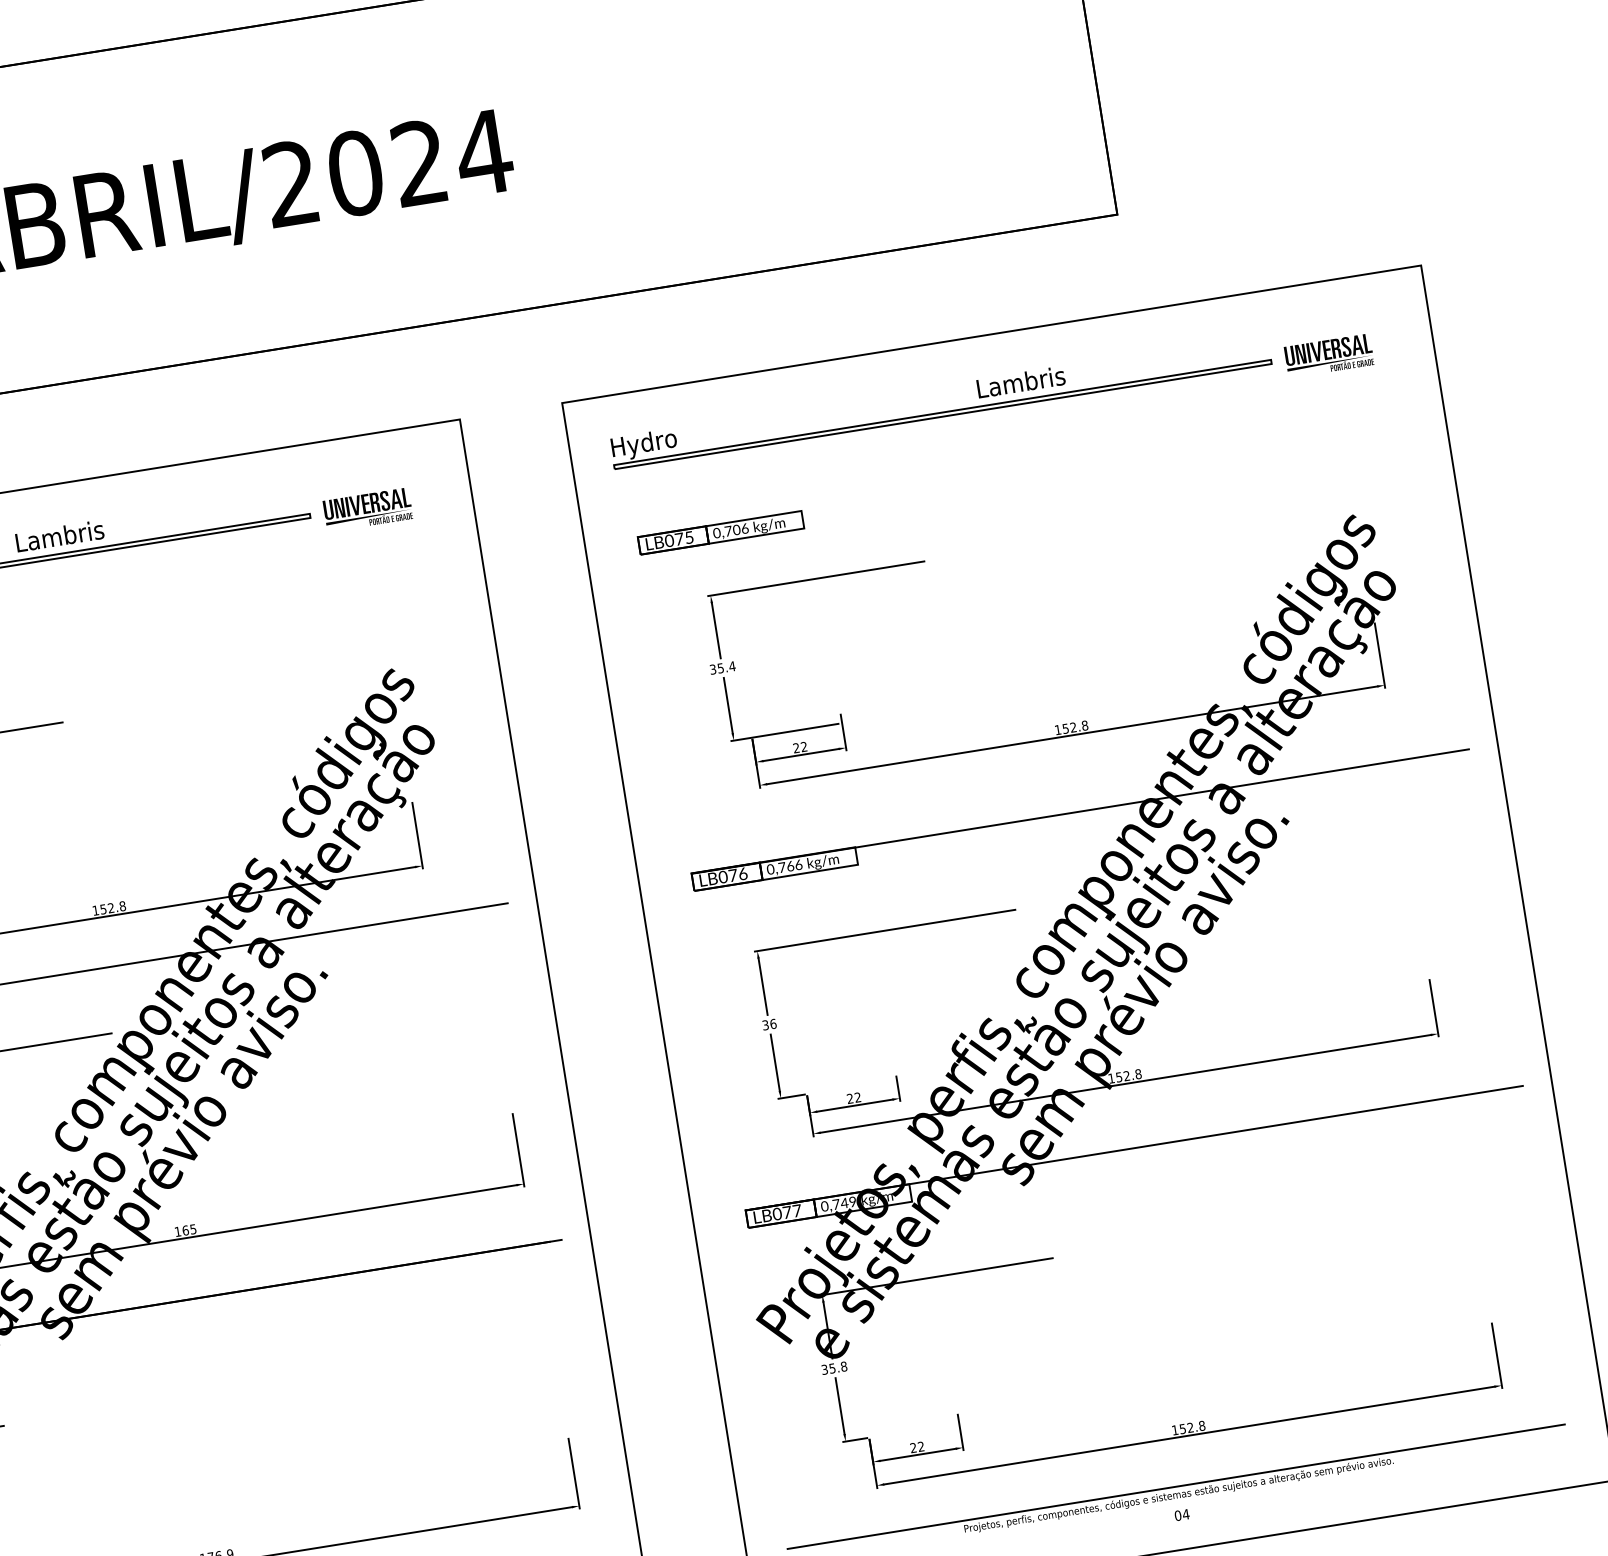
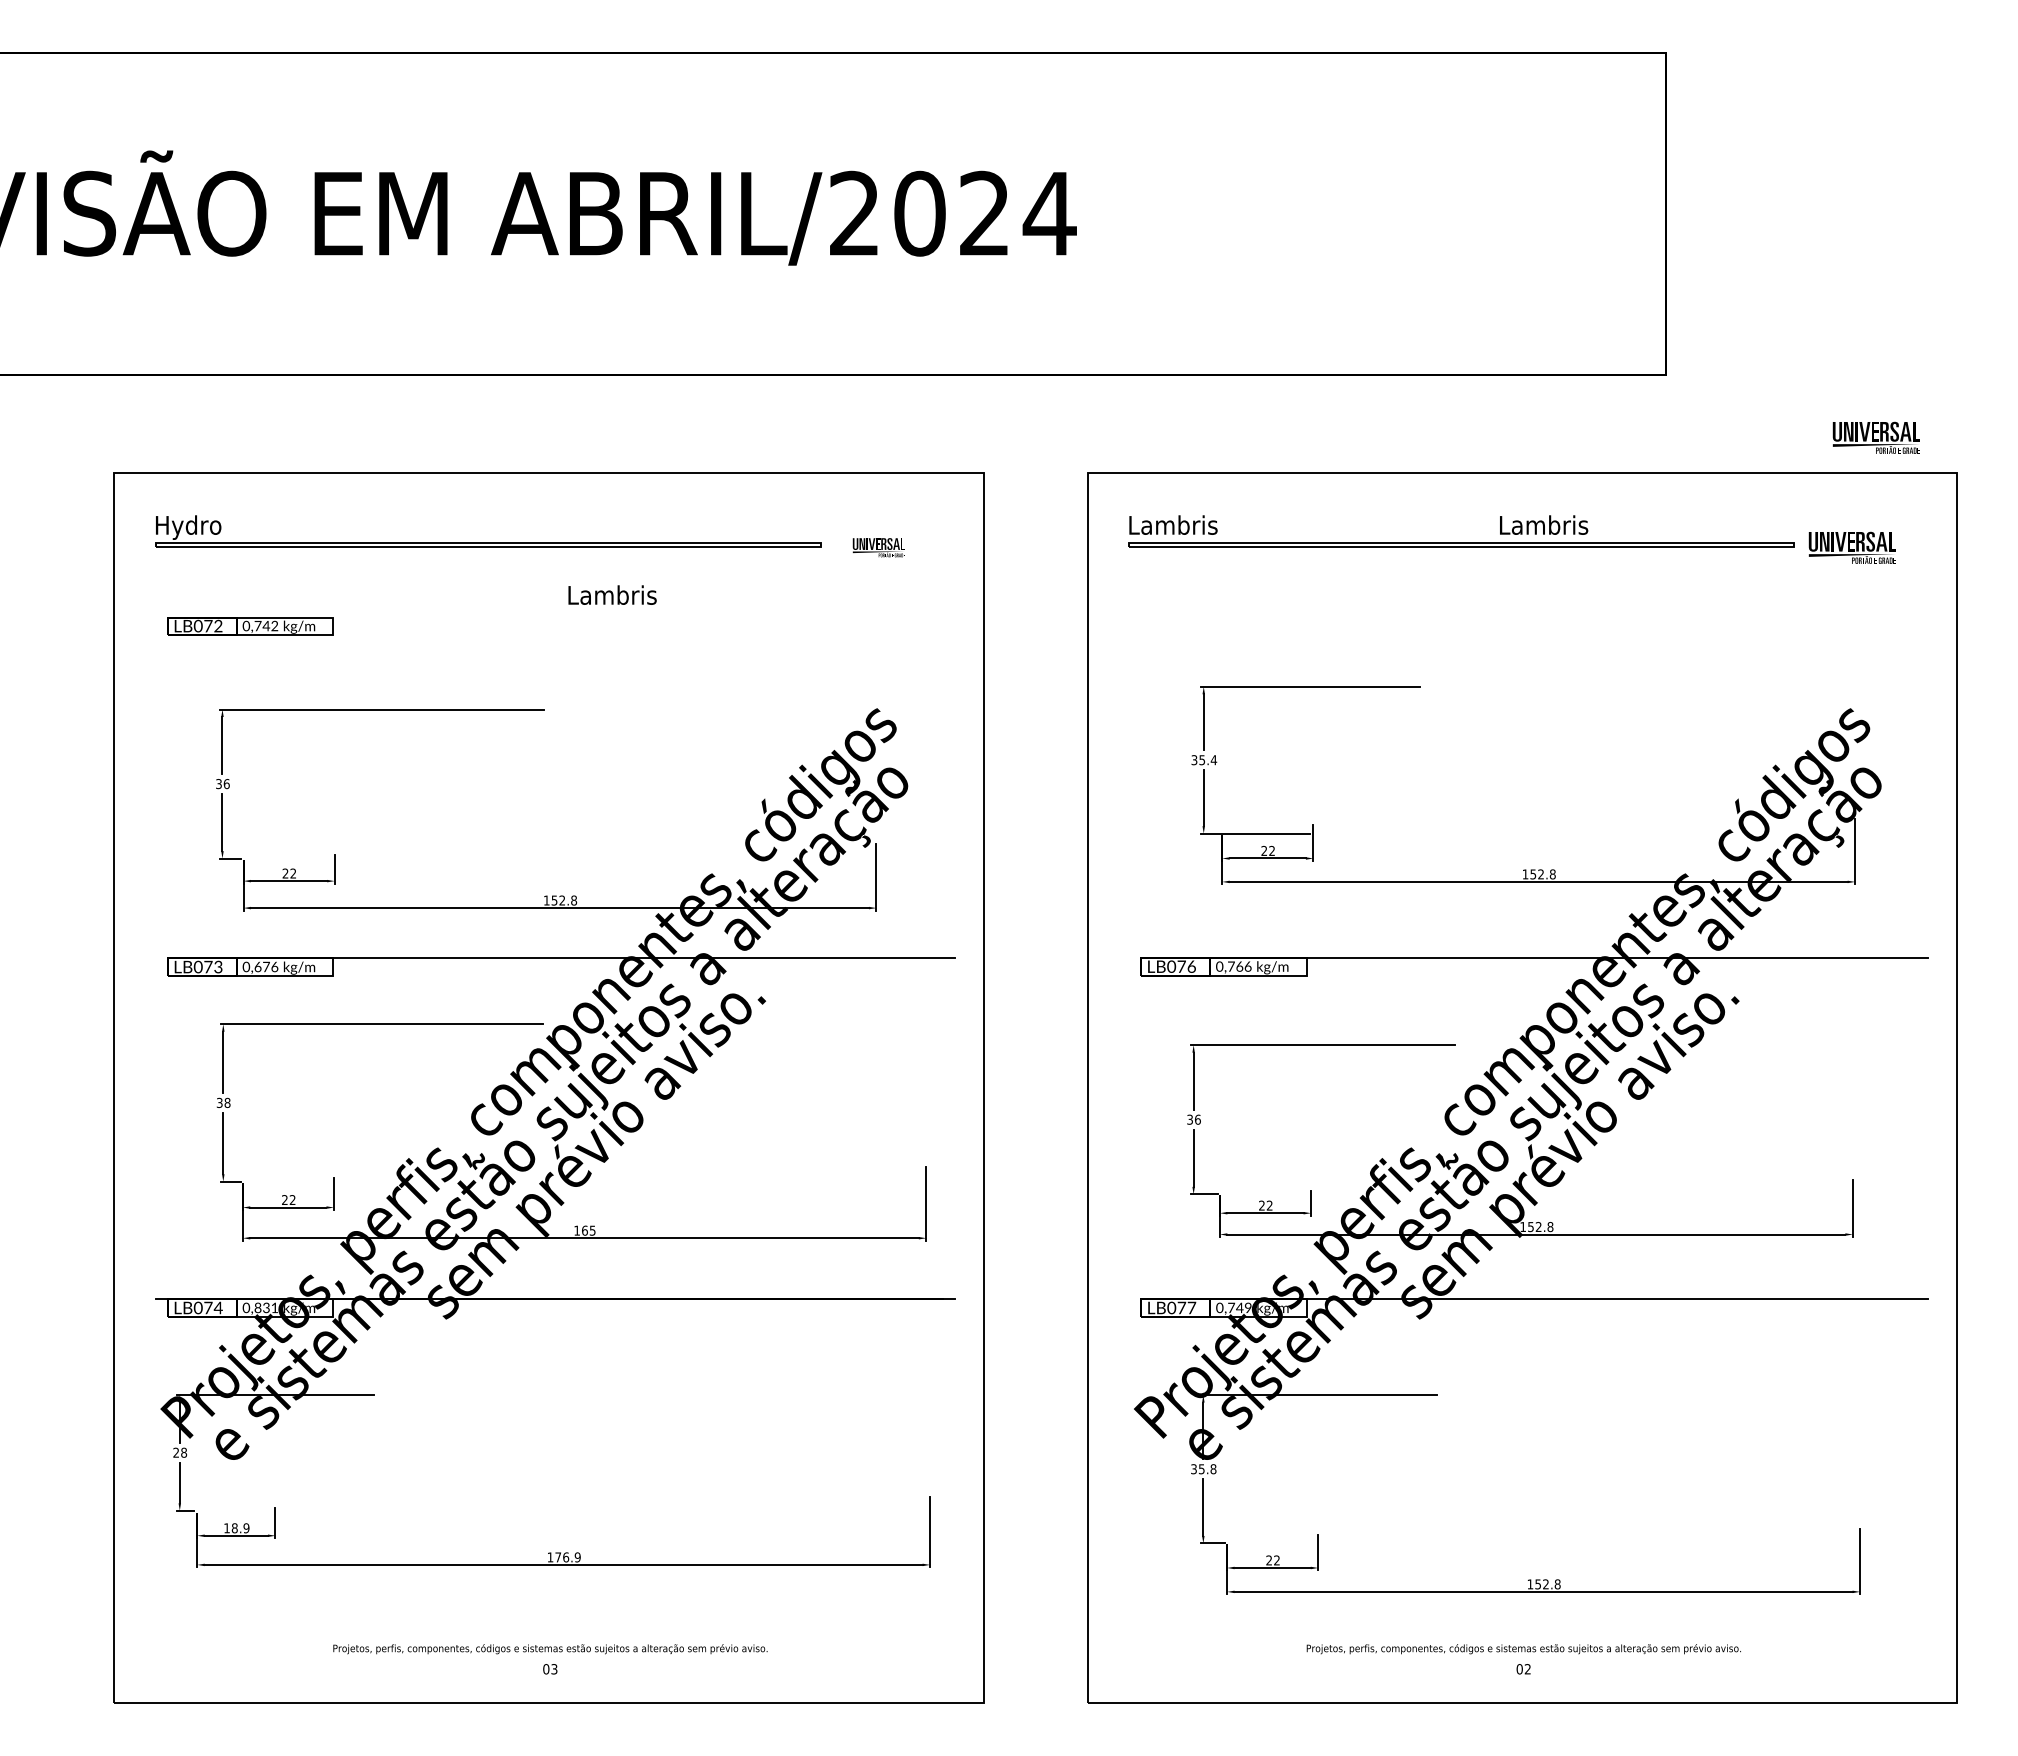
part: (1334, 243) -> (1875, 437), added
text: (656, 442) -> (1174, 527), Hydro -> Lambris
part: (367, 509) -> (878, 547), size x0.6
part: (720, 532) -> (1223, 626), removed
text: (59, 535) -> (612, 594), moved
line: (1176, 1486) -> (1522, 1640), removed
text: (1185, 1514) -> (1527, 1669), 04 -> 02

